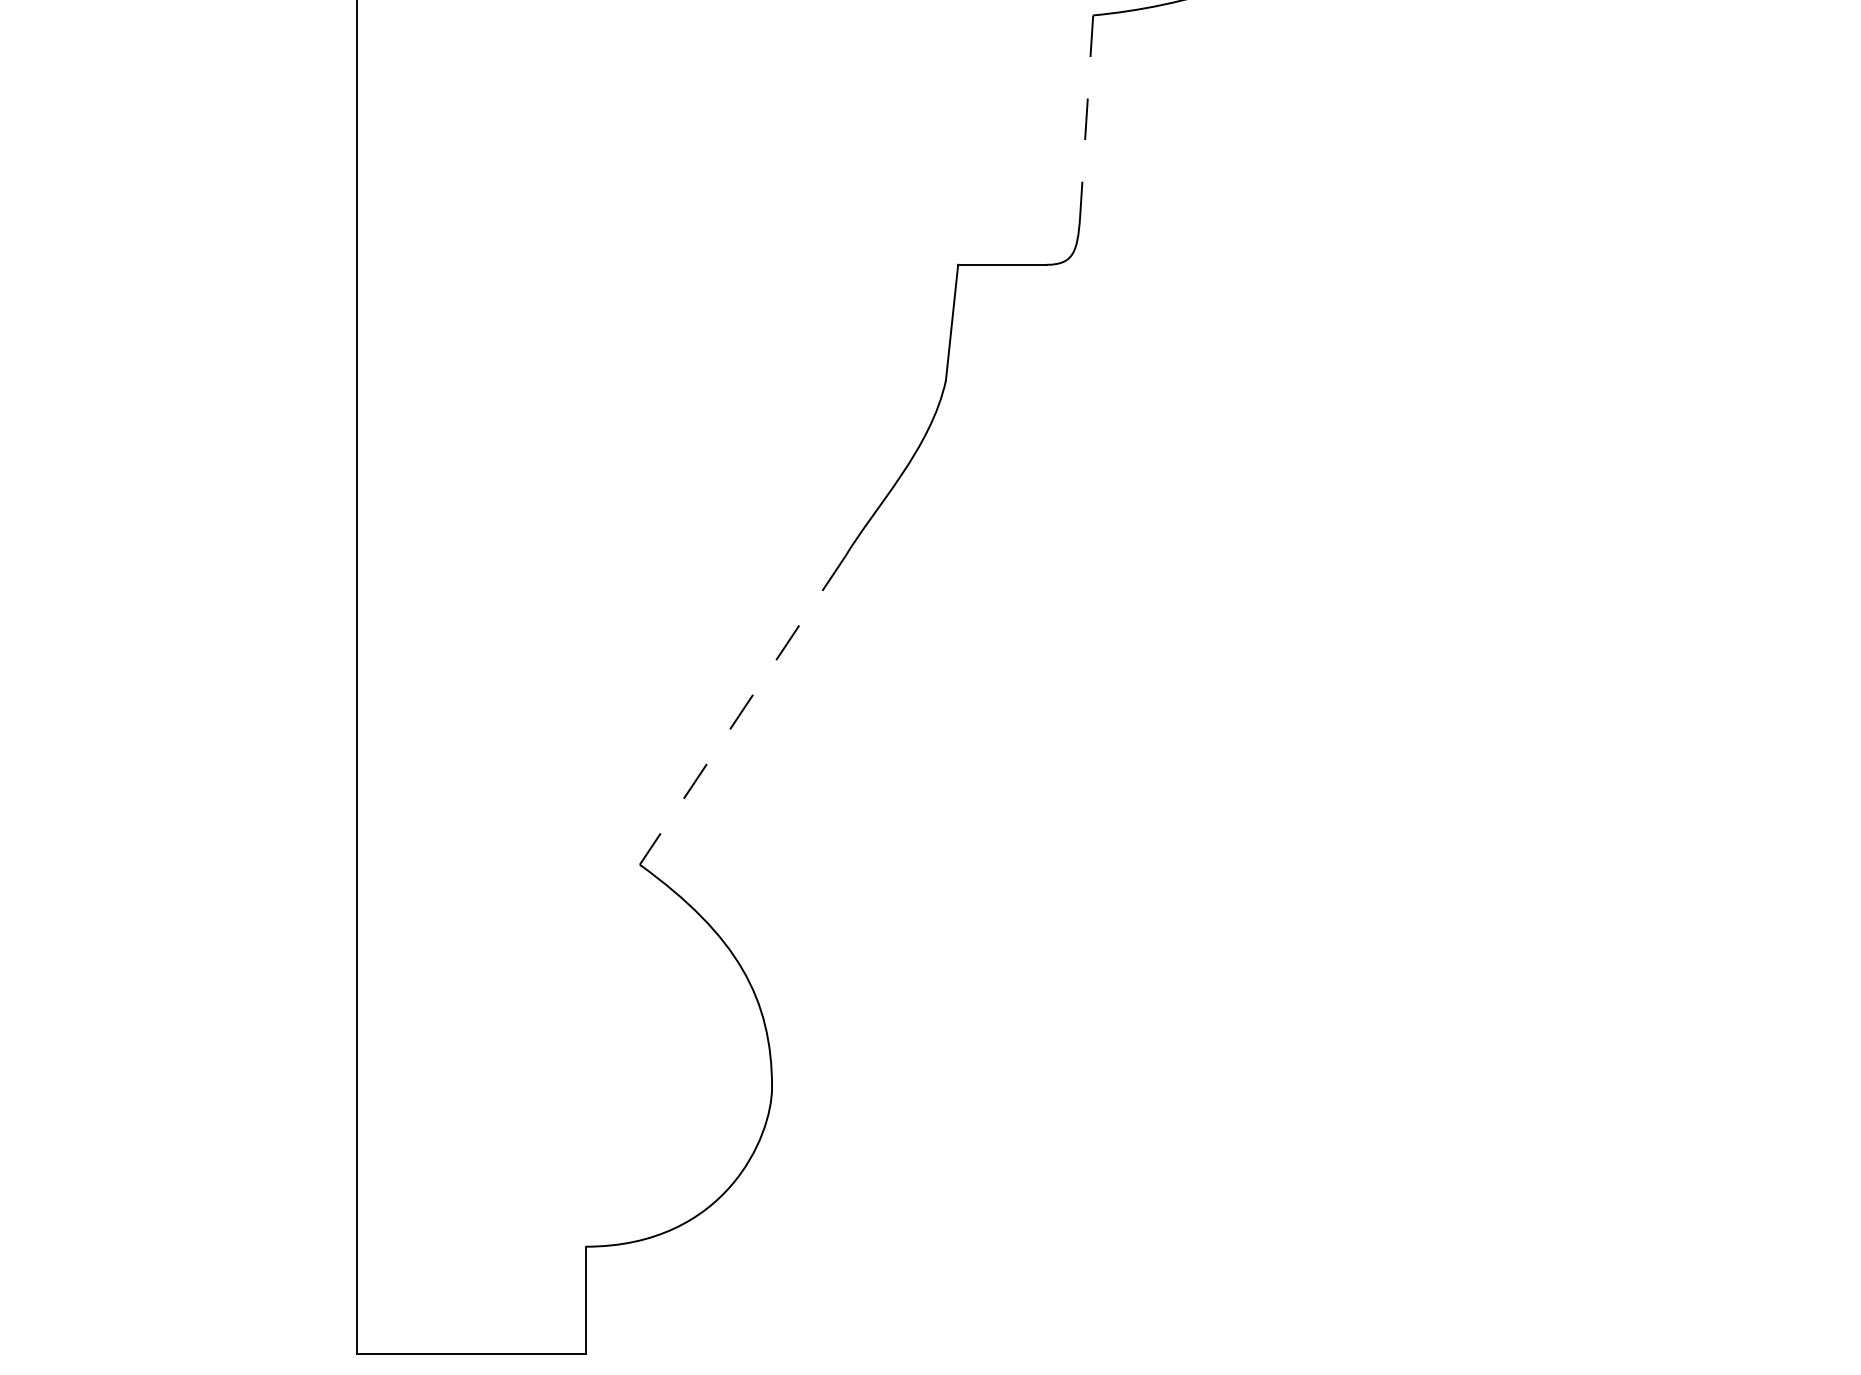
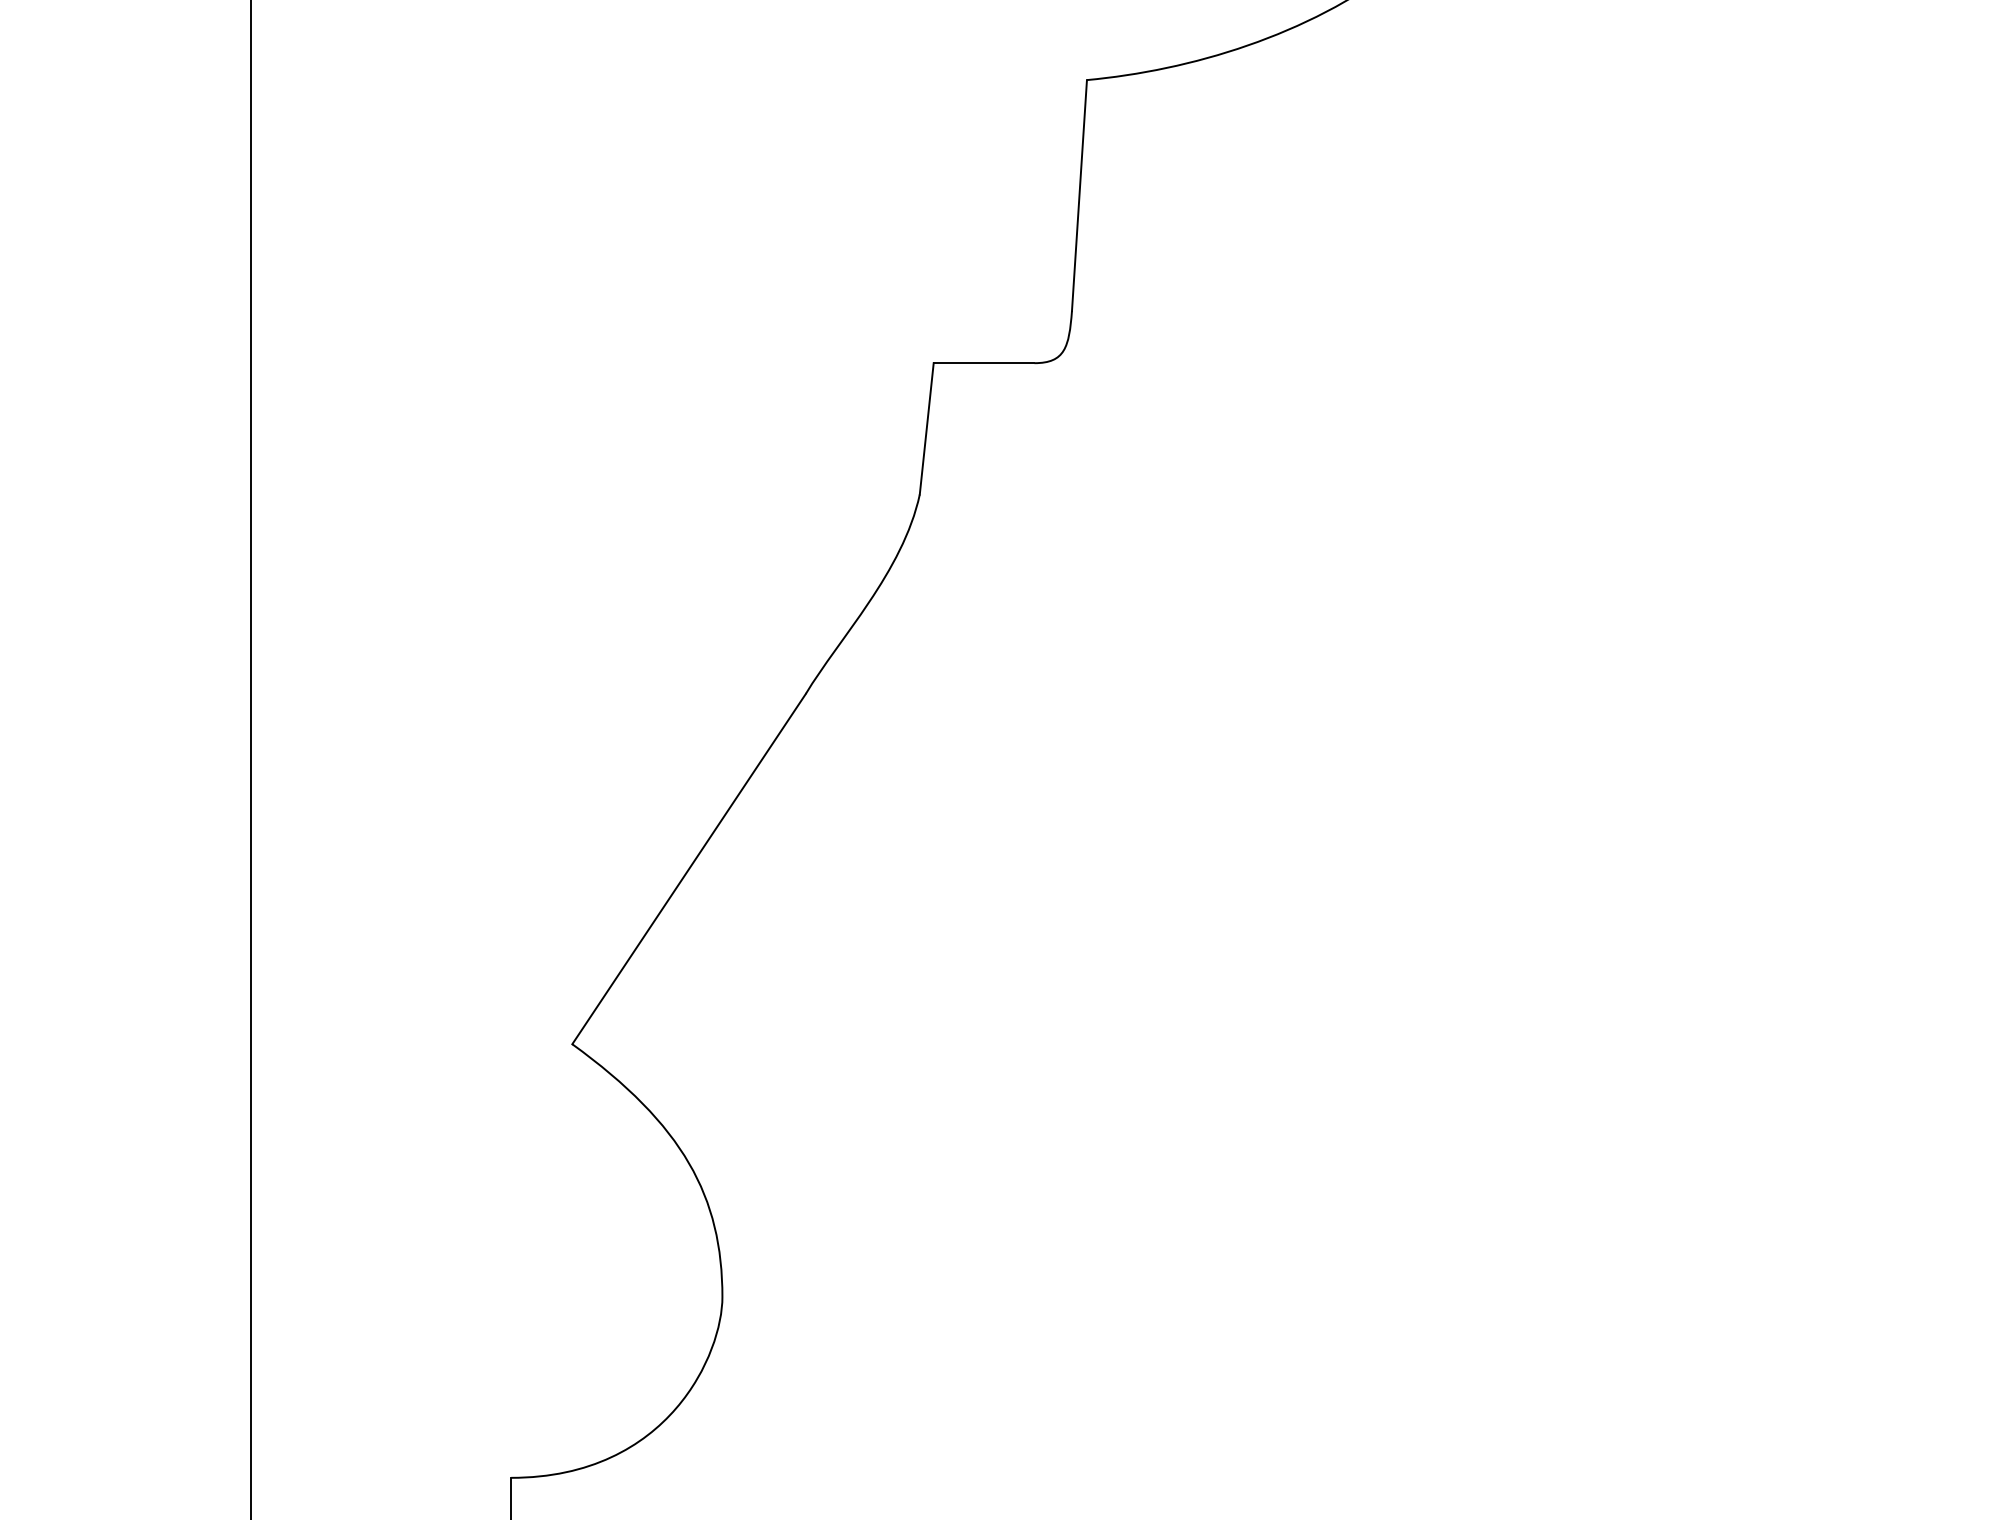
line: (1086, 117) -> (1079, 195), dashed -> solid
line: (742, 710) -> (688, 869), dashed -> solid

